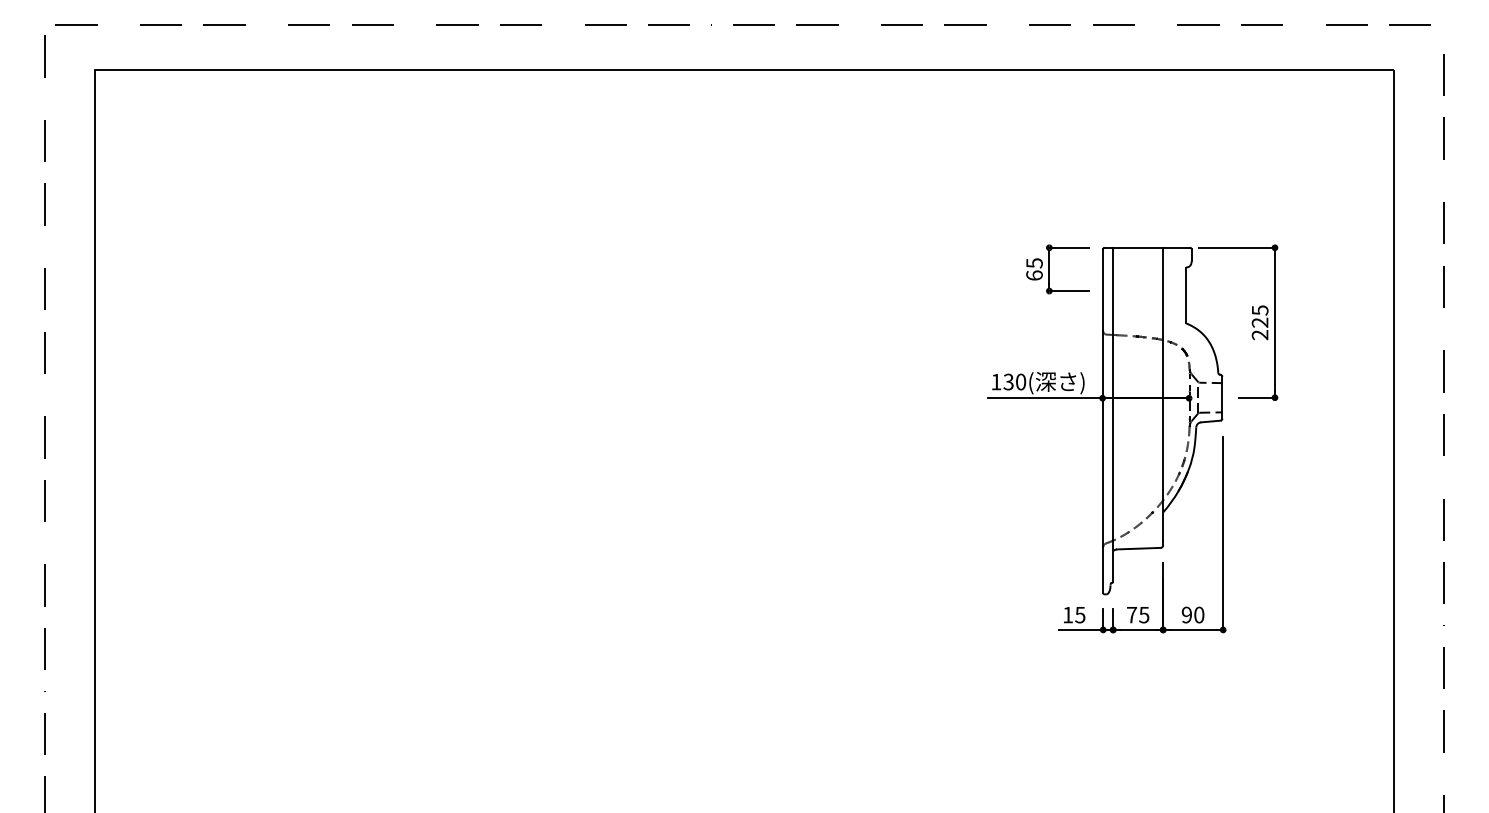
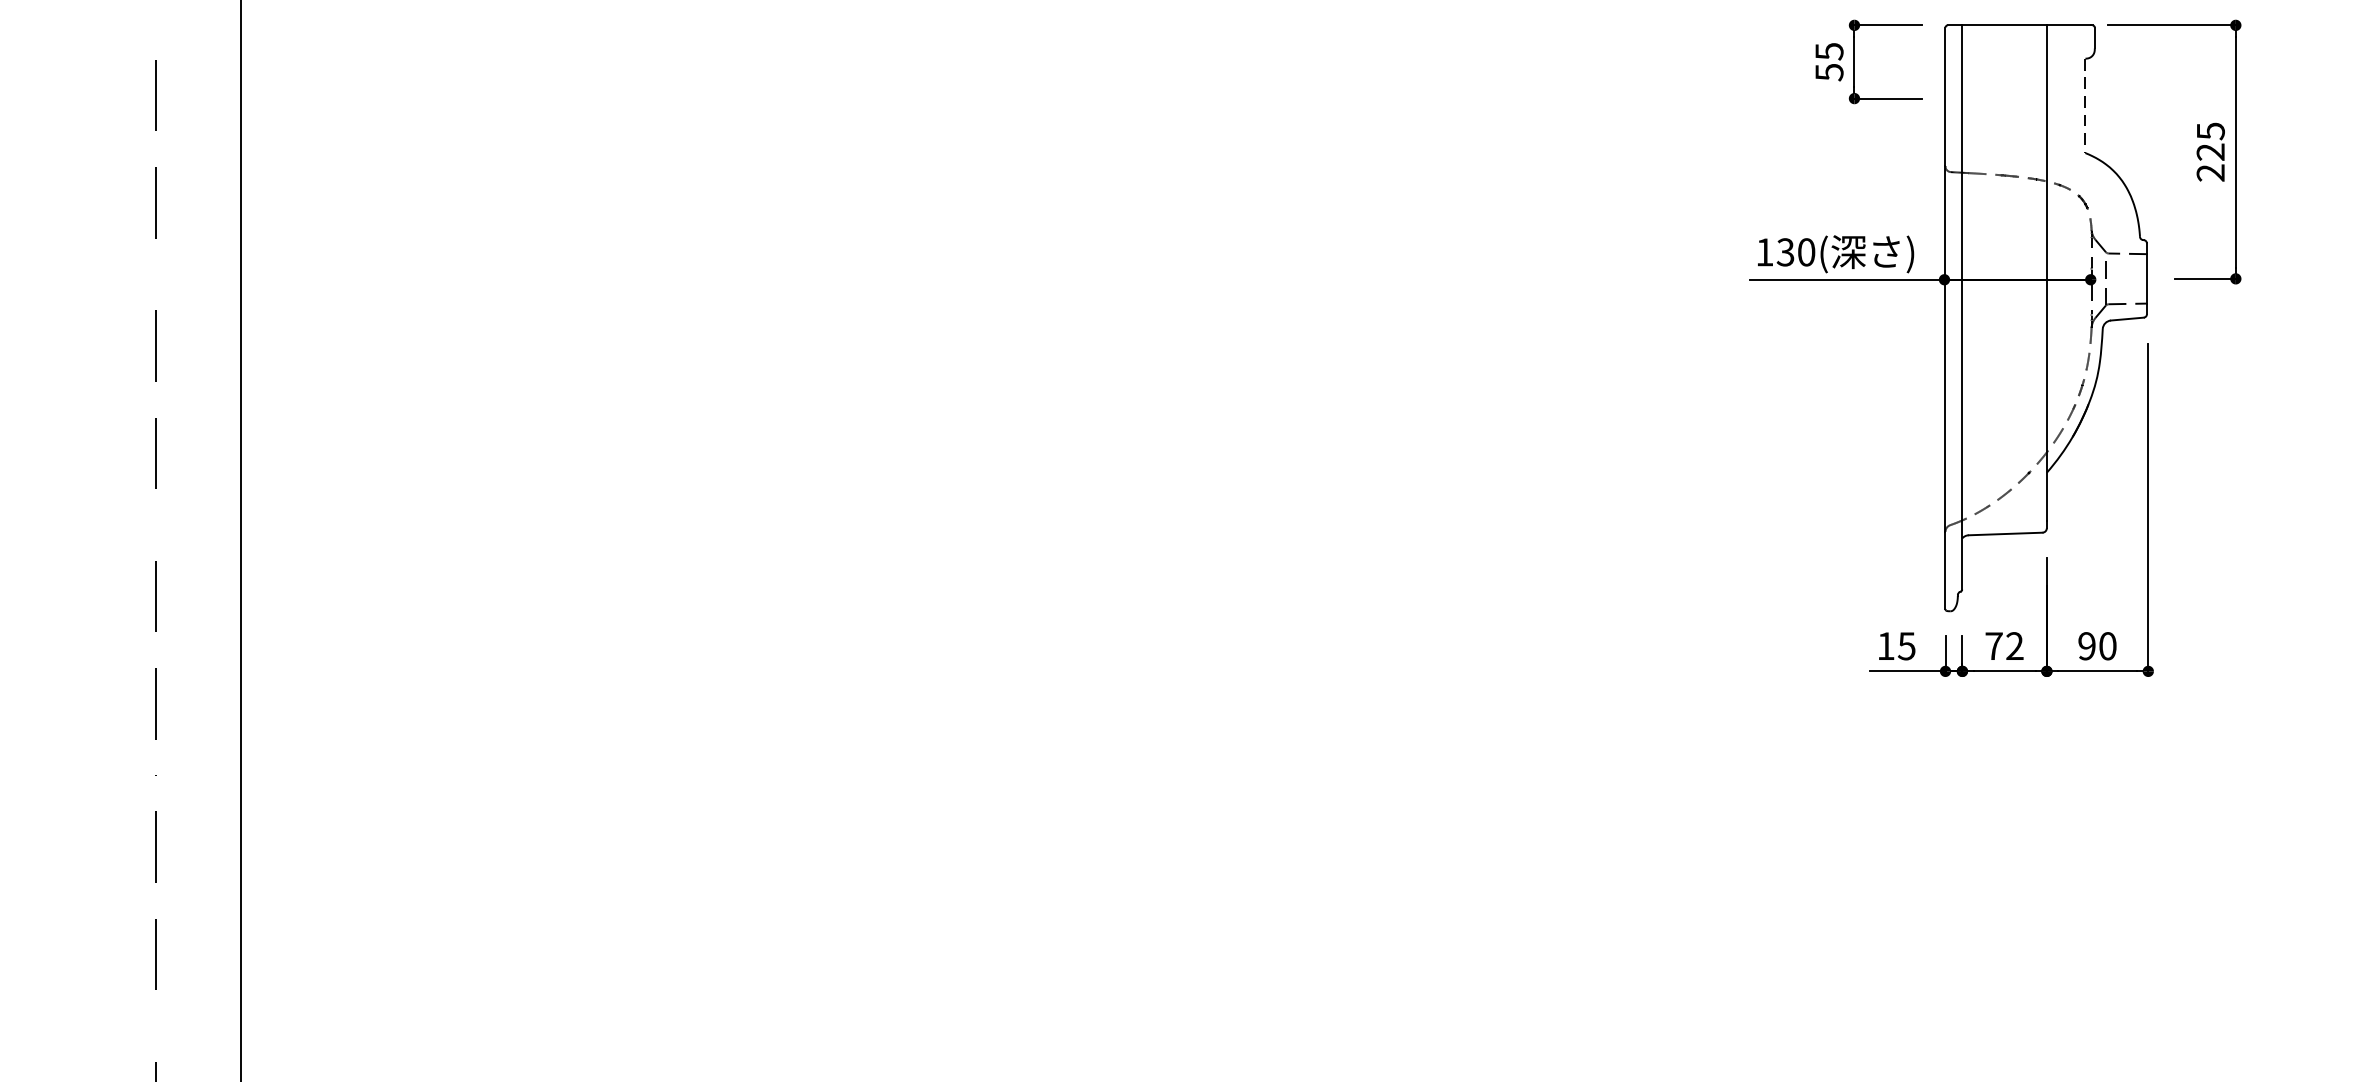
text: (1034, 275) -> (1829, 72), 65 -> 55
line: (1185, 295) -> (2084, 106), solid -> dashed
text: (1144, 614) -> (2015, 645), 75 -> 72

